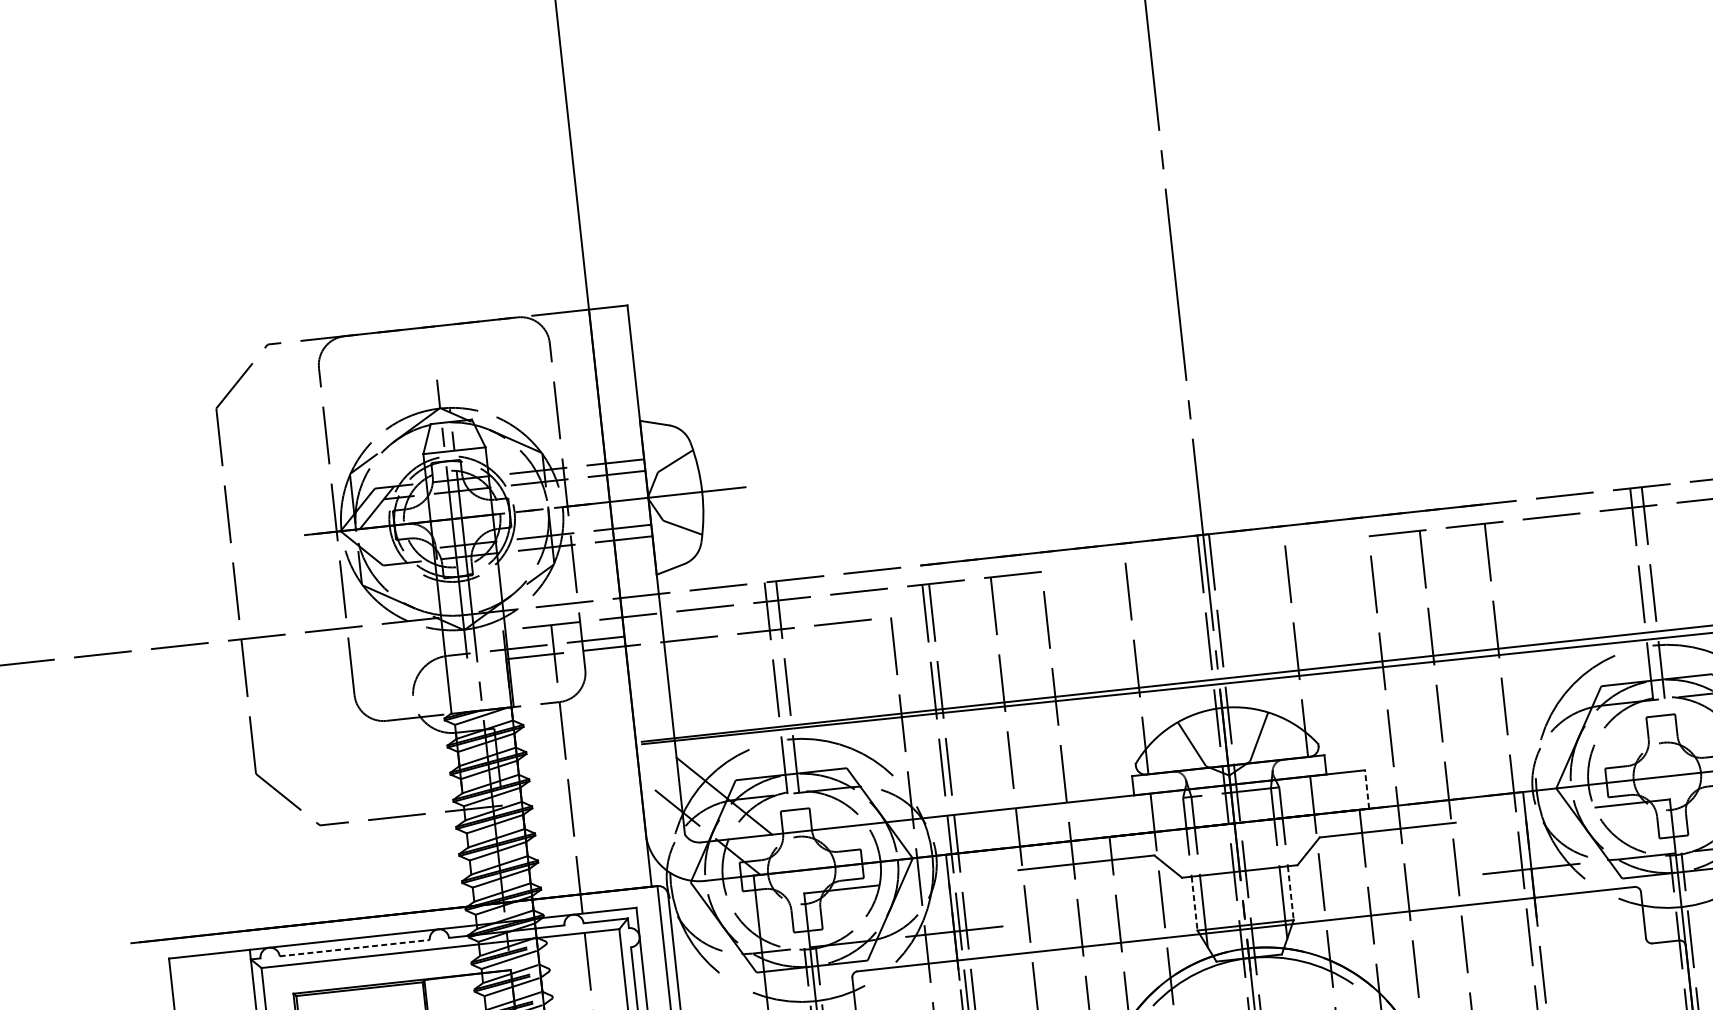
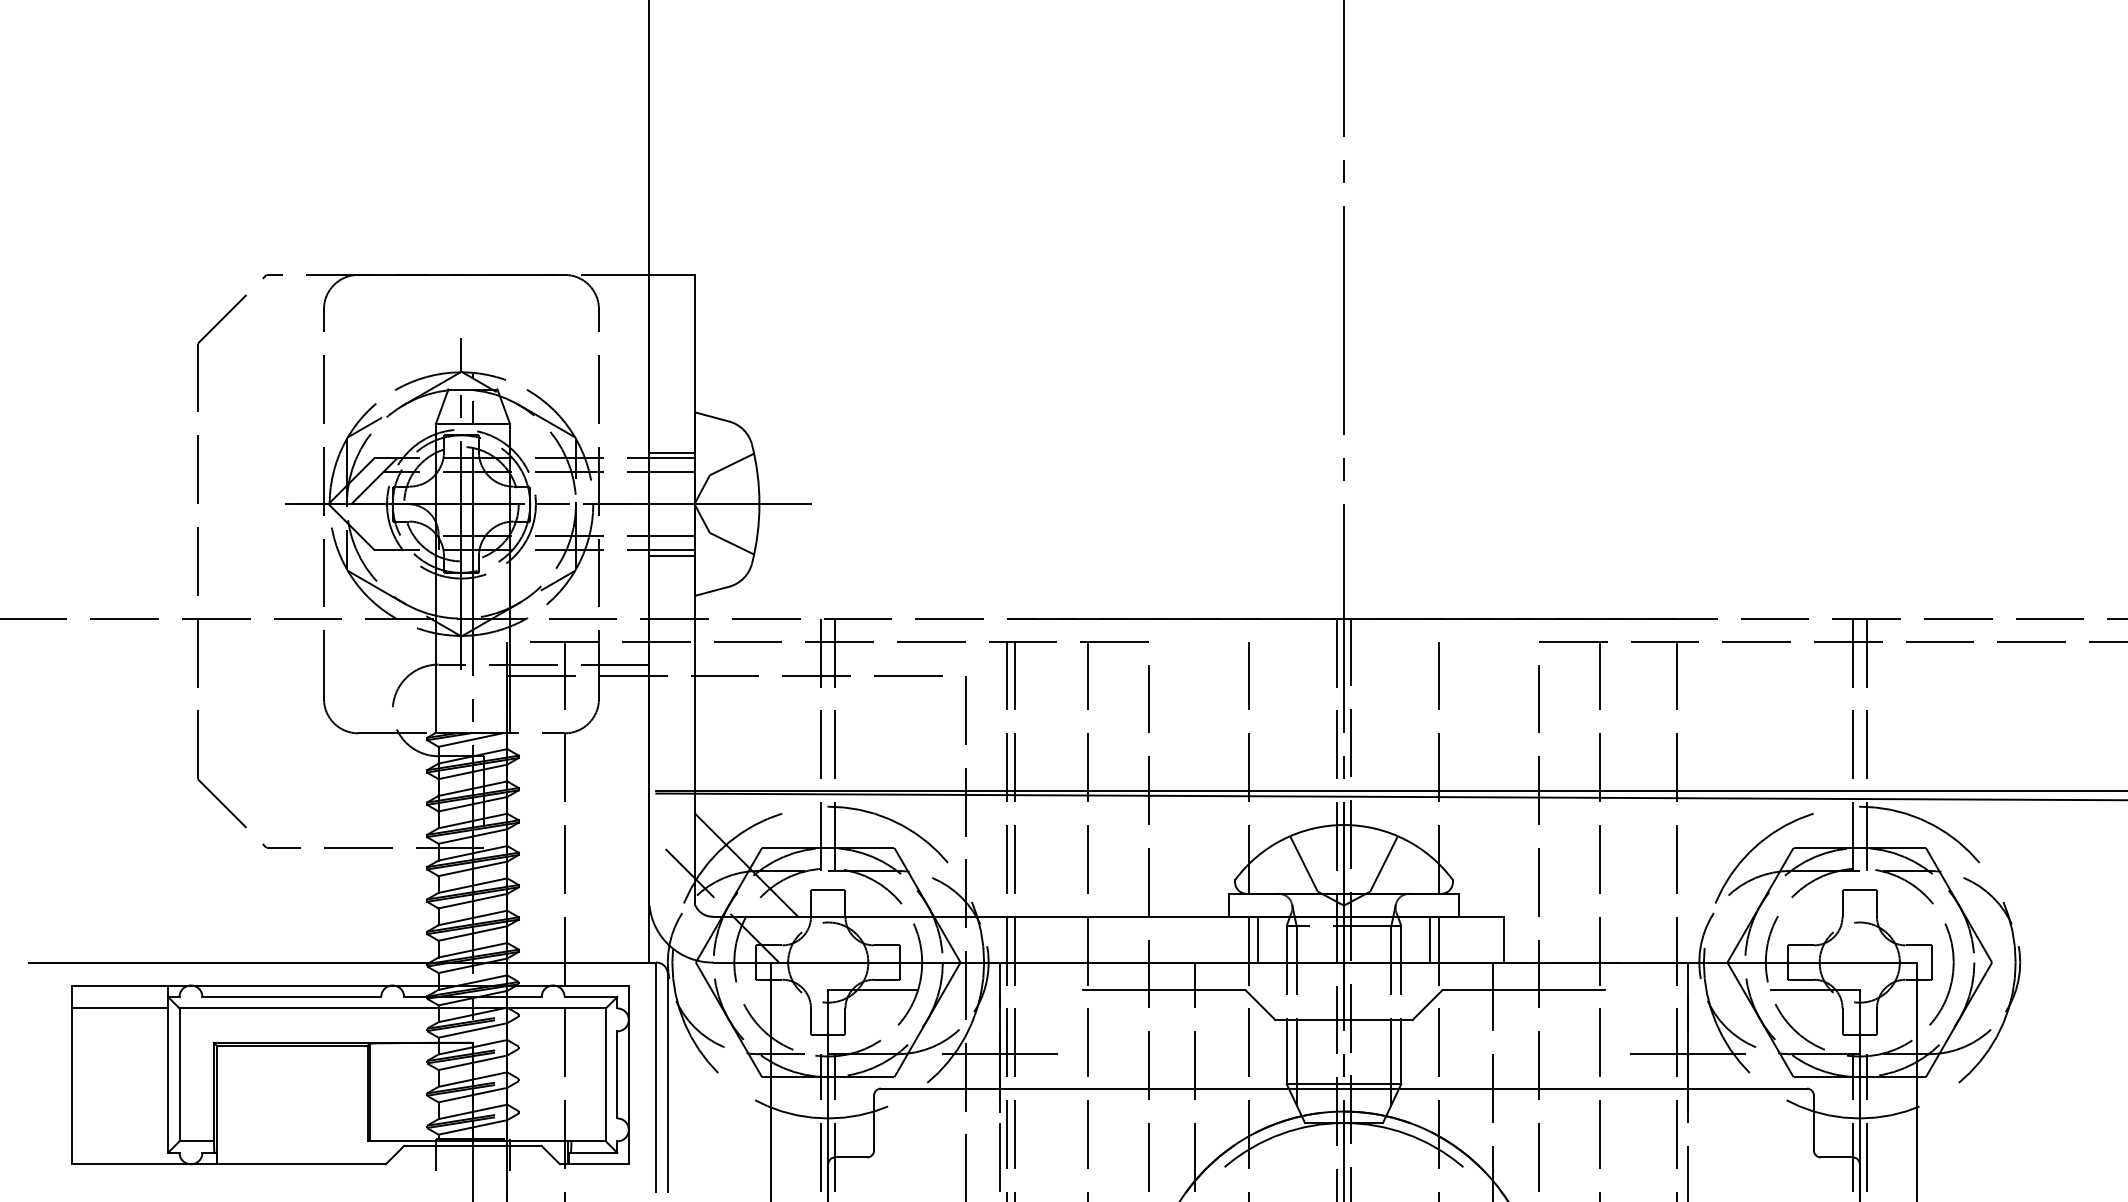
line: (624, 456) -> (672, 452), added
line: (633, 543) -> (672, 555), added
line: (1367, 789) -> (1504, 939), dashed -> solid
line: (1304, 796) -> (1429, 939), added
line: (1160, 811) -> (1258, 939), added
line: (1290, 893) -> (1401, 1052), dashed -> solid
line: (1194, 904) -> (1286, 1052), dashed -> solid
line: (355, 947) -> (292, 996), dashed -> solid
line: (211, 973) -> (119, 1008), added

